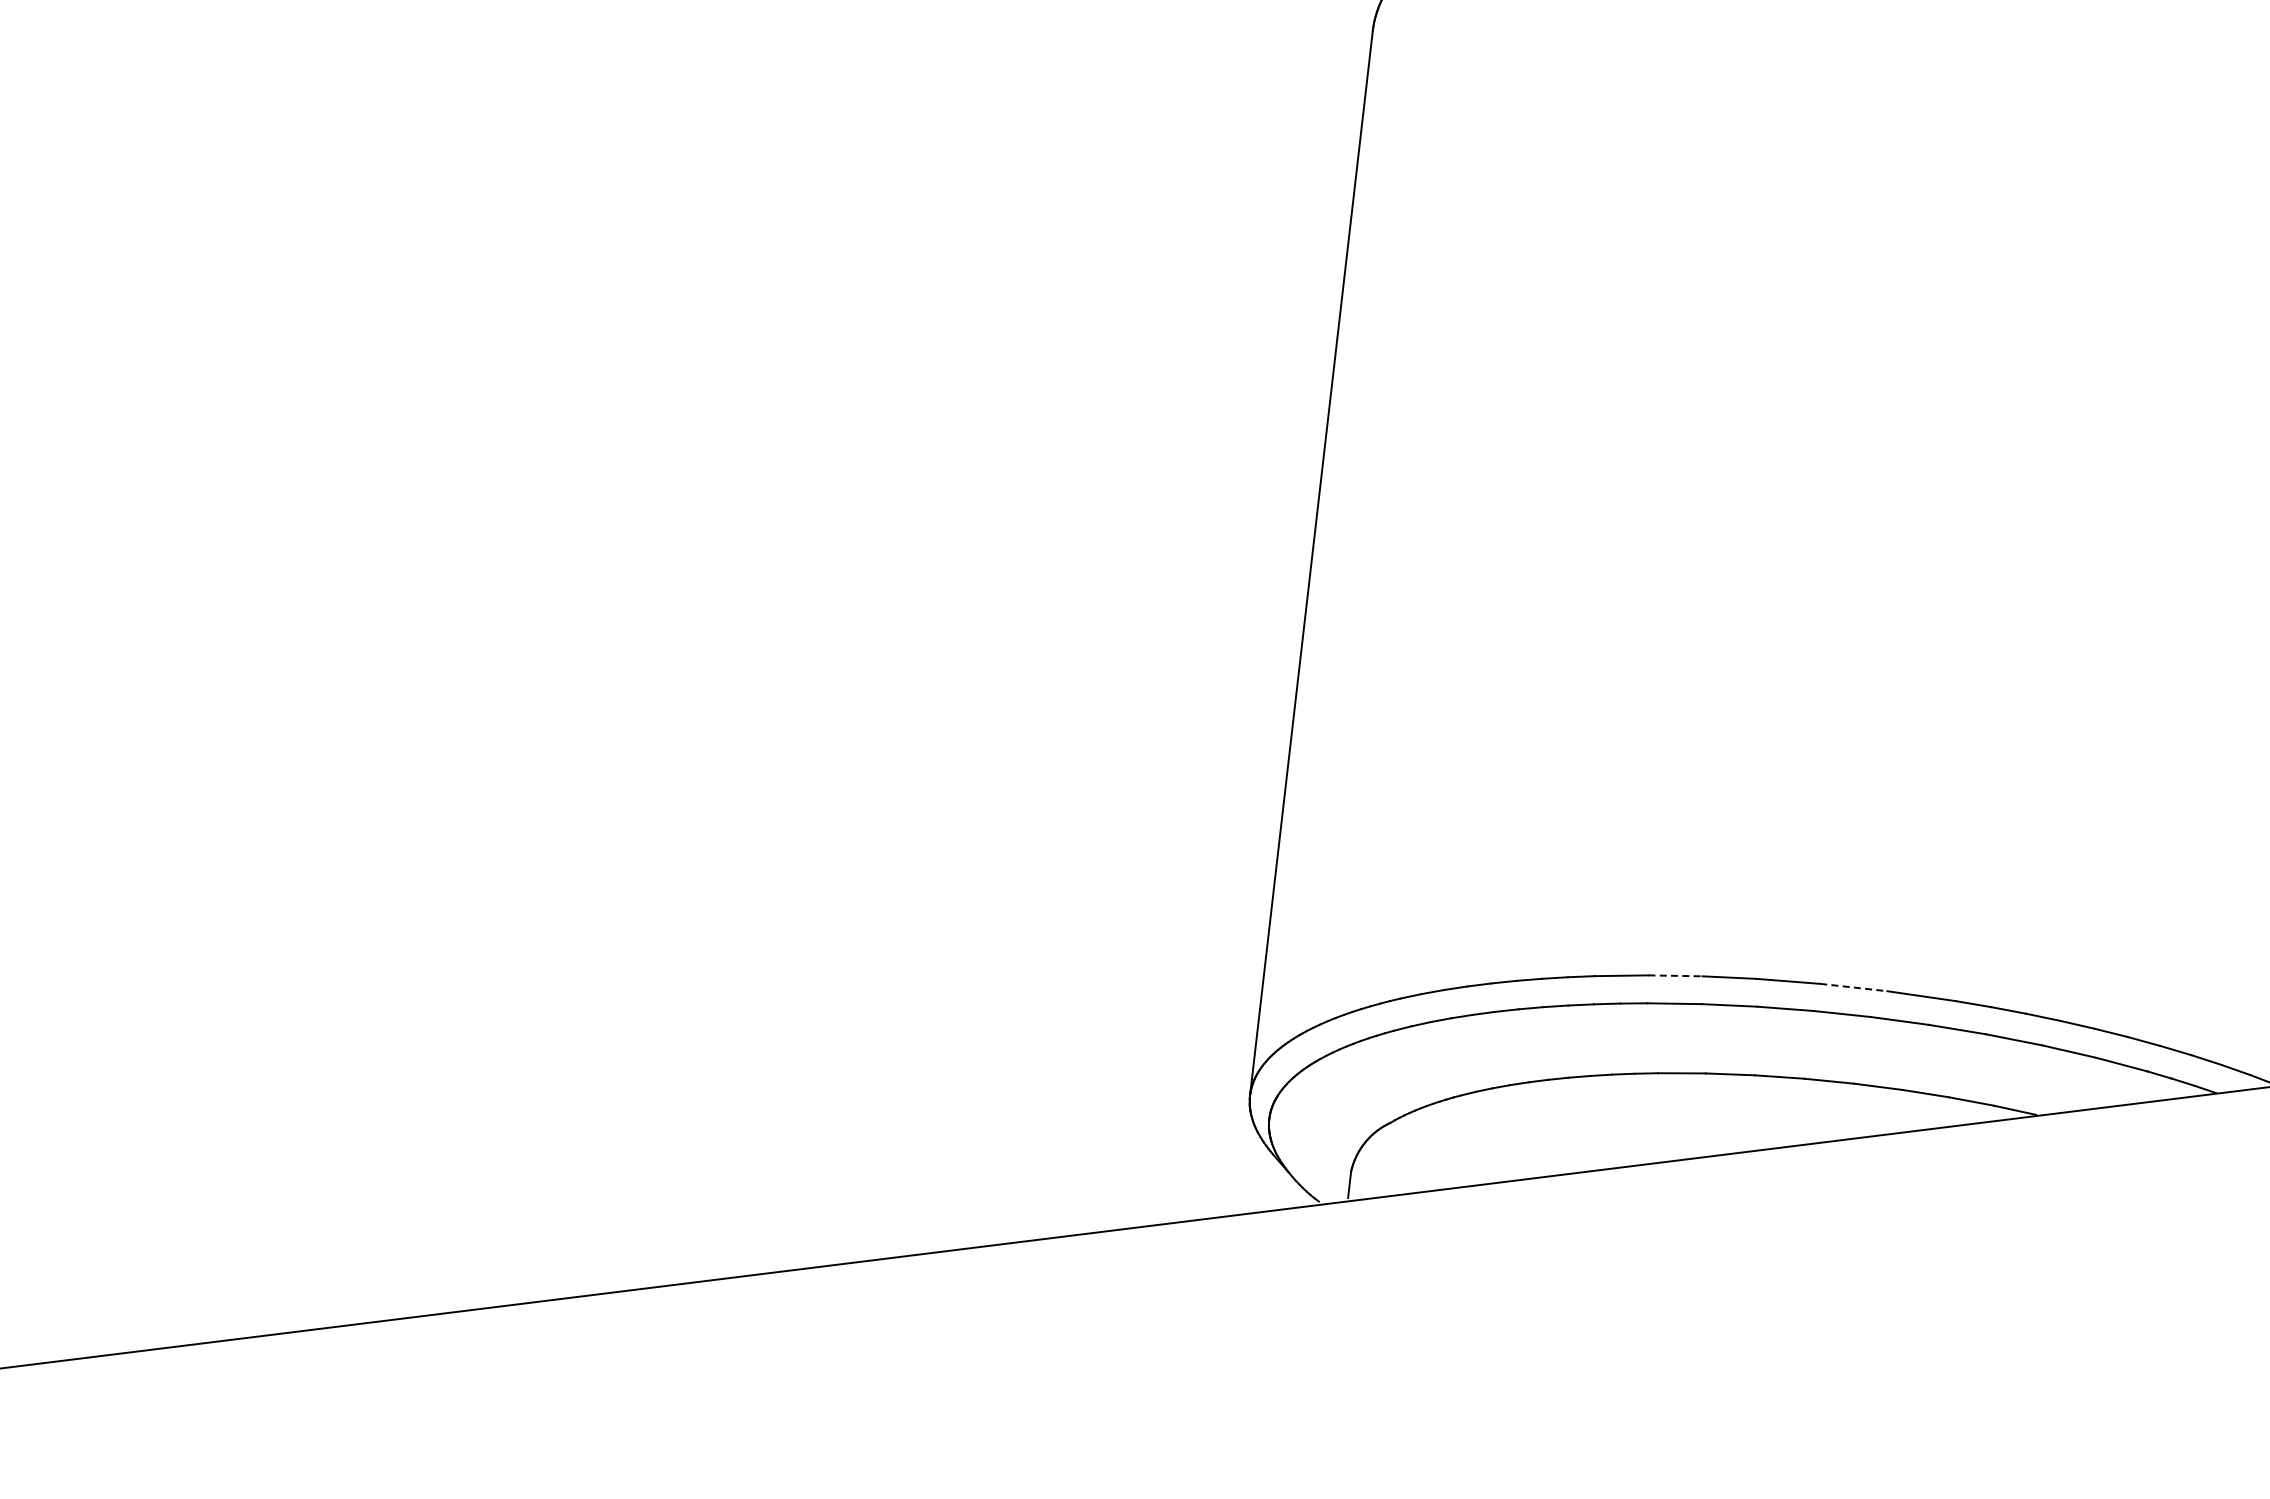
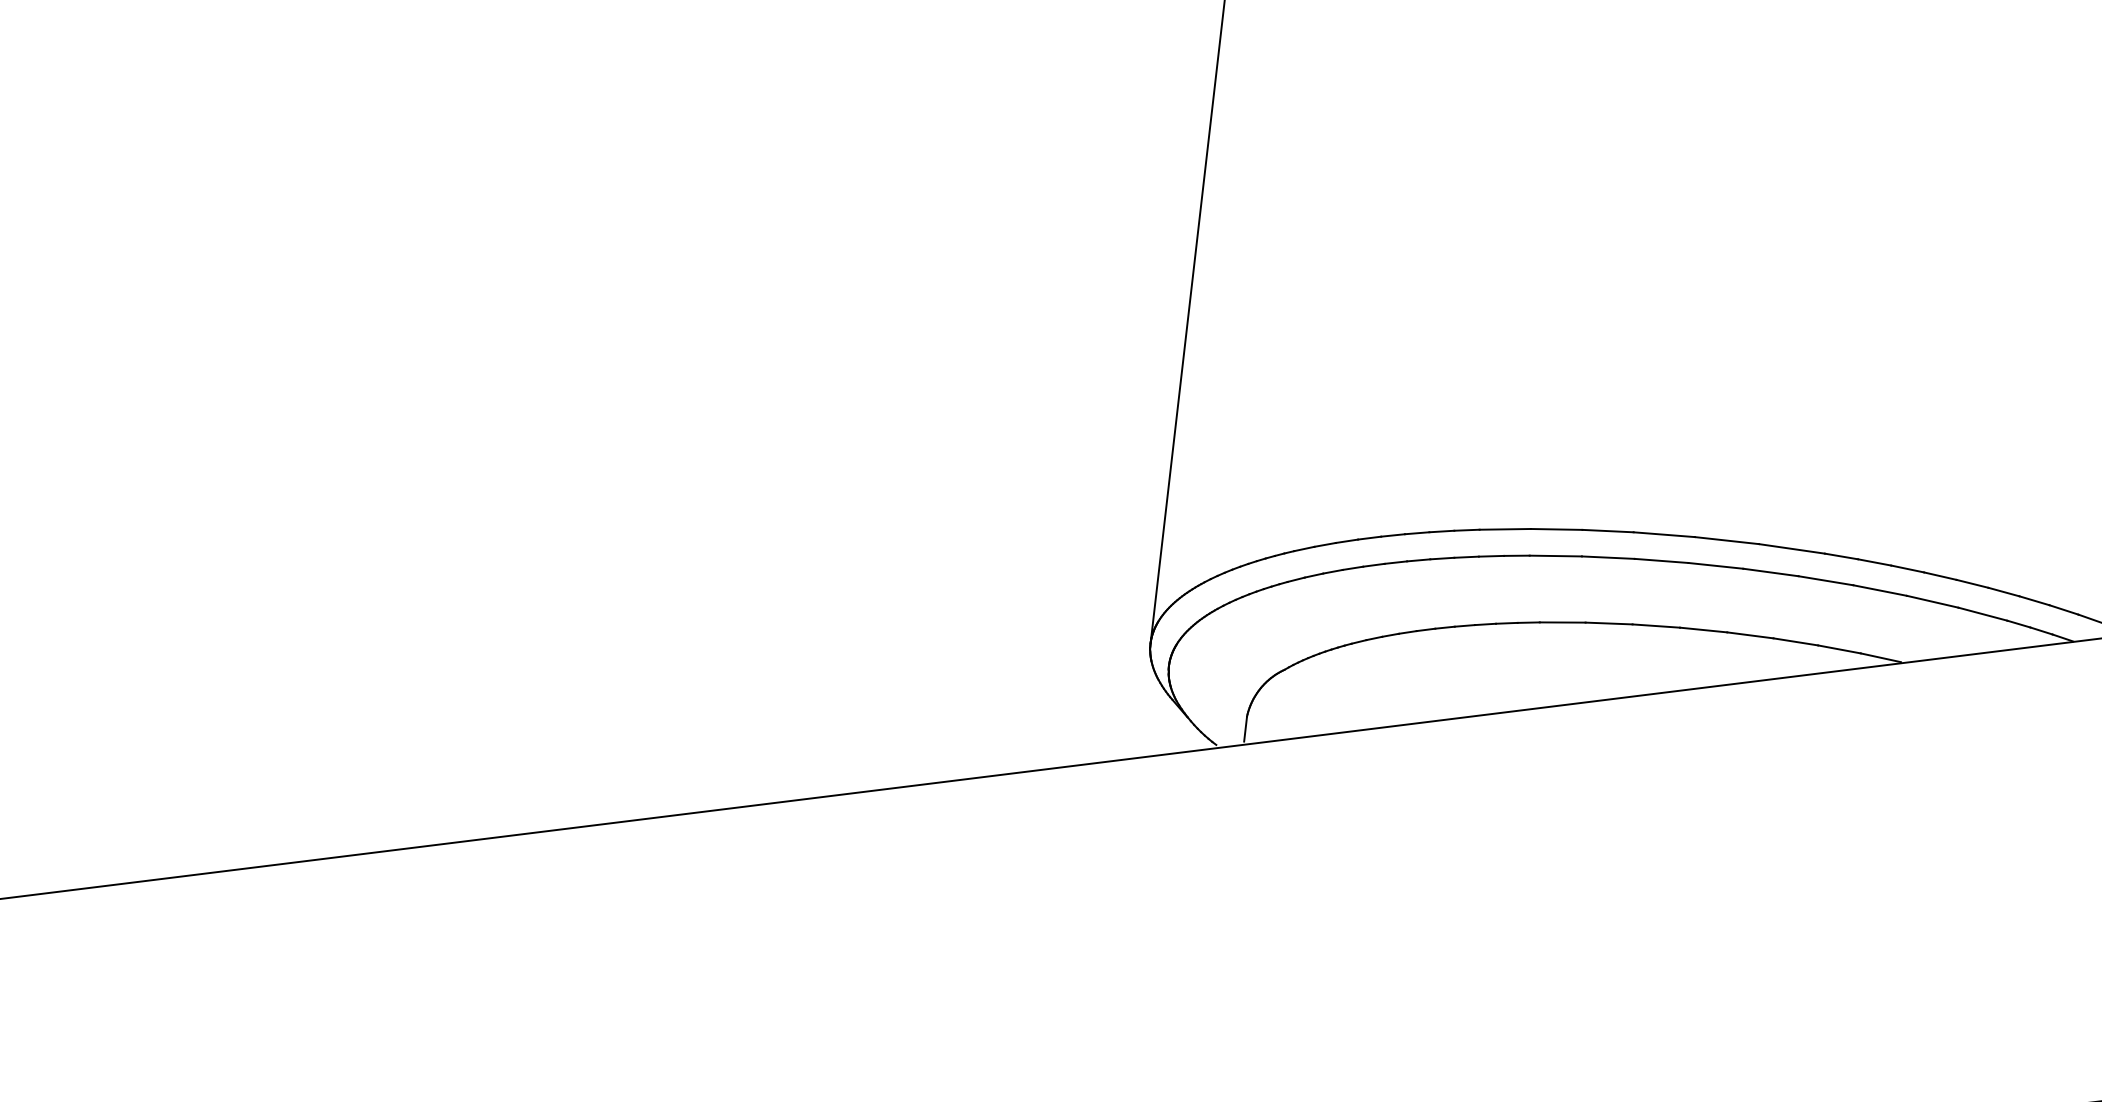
line: (1675, 975) -> (1556, 529), dashed -> solid
line: (1853, 987) -> (1726, 540), dashed -> solid

